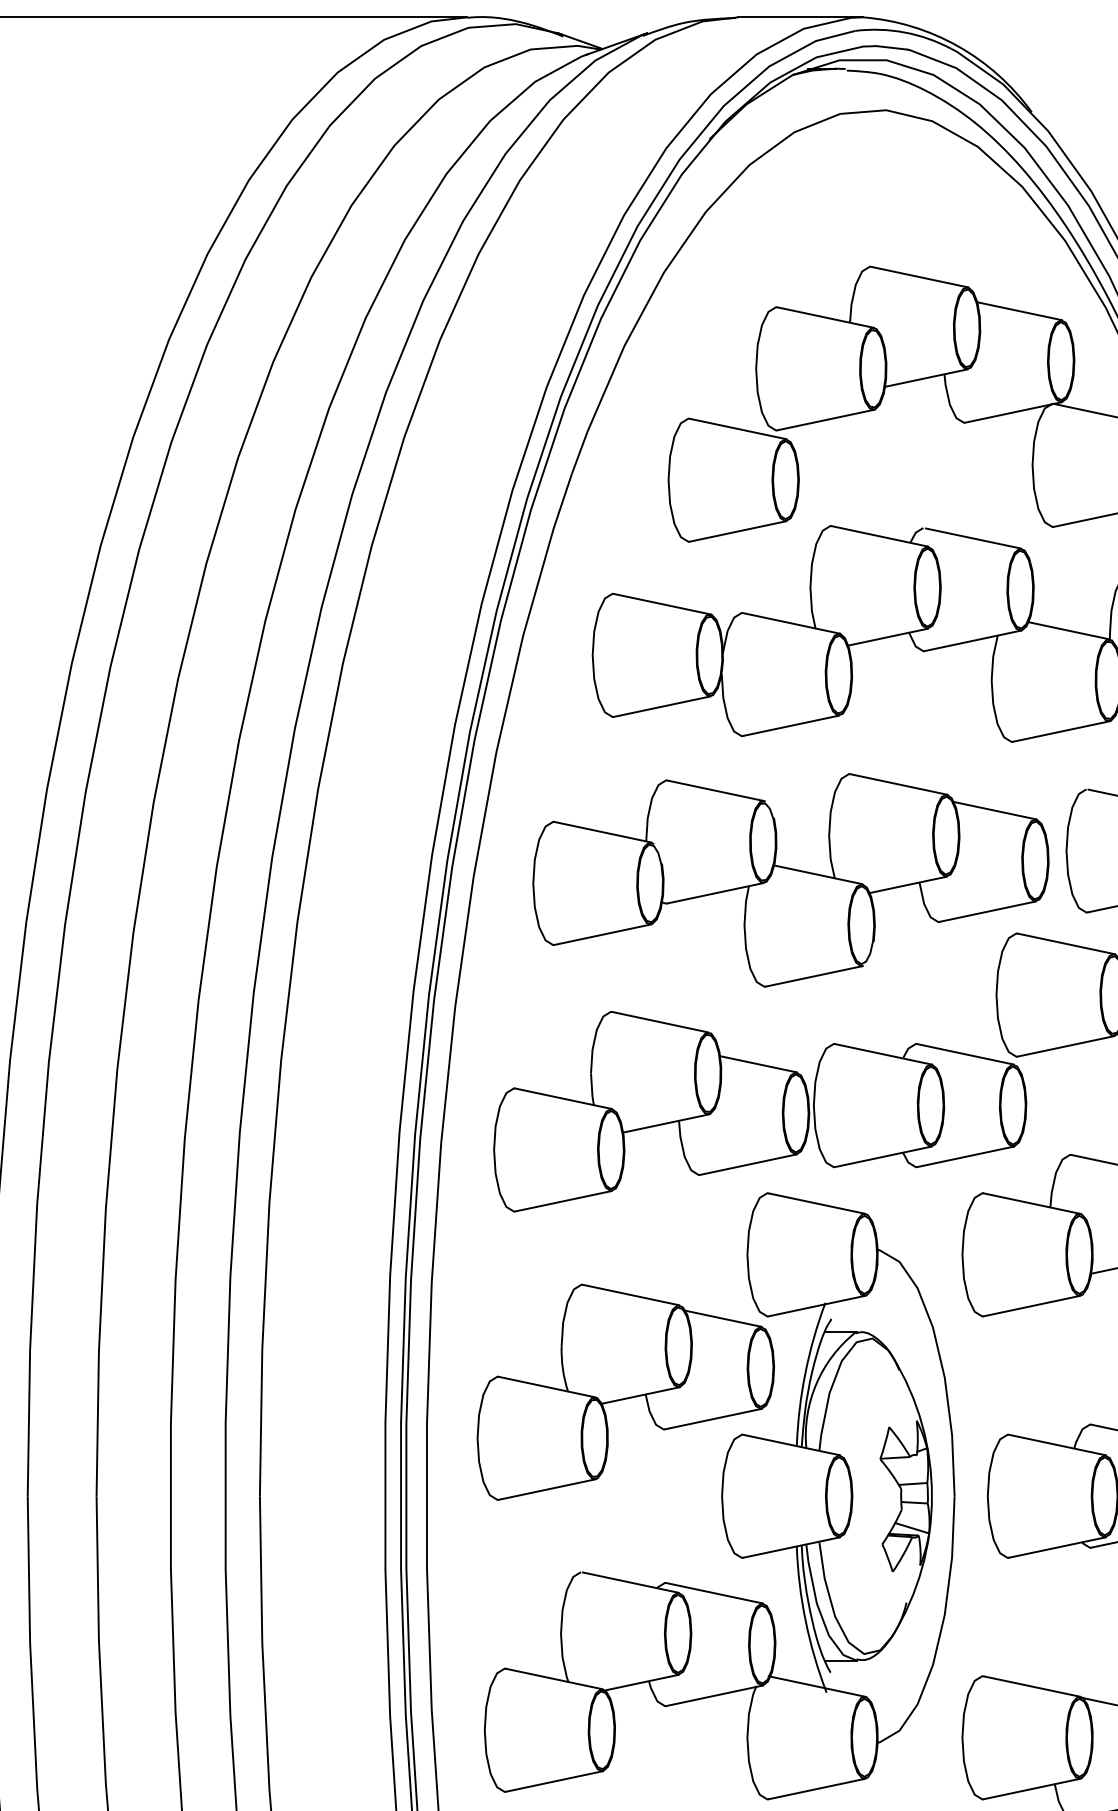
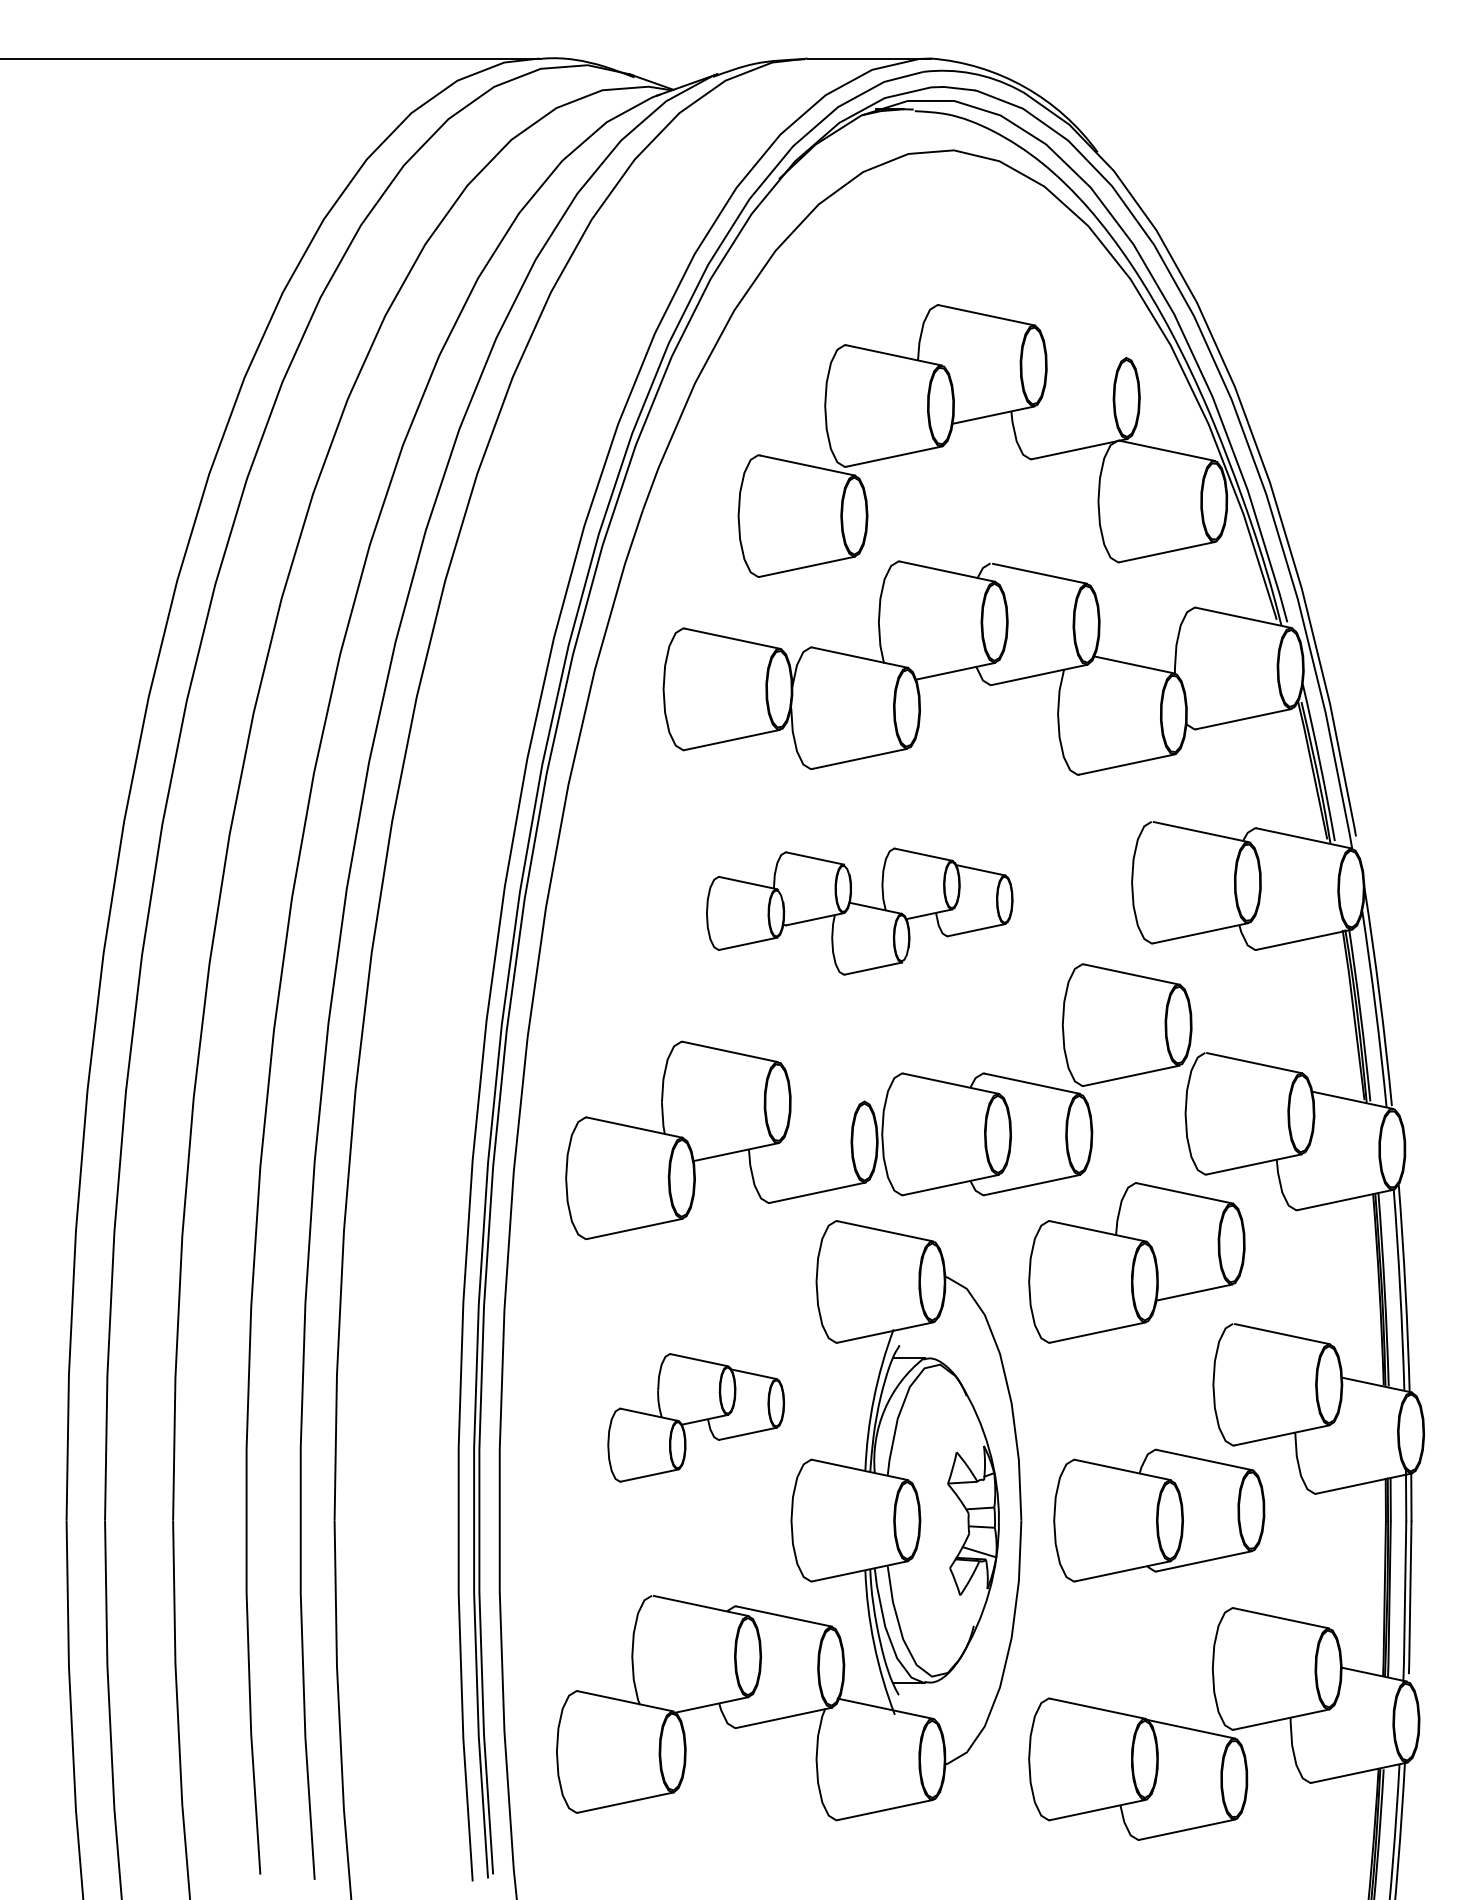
line: (1019, 310) -> (1085, 348), removed
part: (790, 880) -> (859, 911), size x0.6
line: (758, 1064) -> (827, 1093), removed
part: (624, 1391) -> (695, 1417), size x0.6

